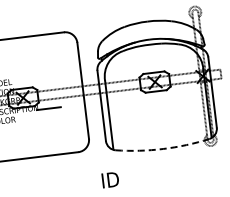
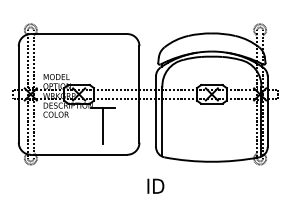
line: (51, 126) -> (103, 126), added
arc: (162, 148) -> (211, 161), dashed -> solid

